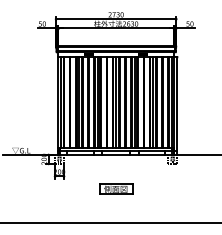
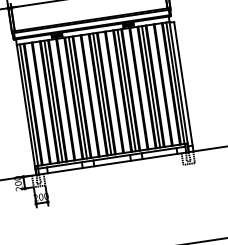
part: (116, 188) -> (119, 207), removed

